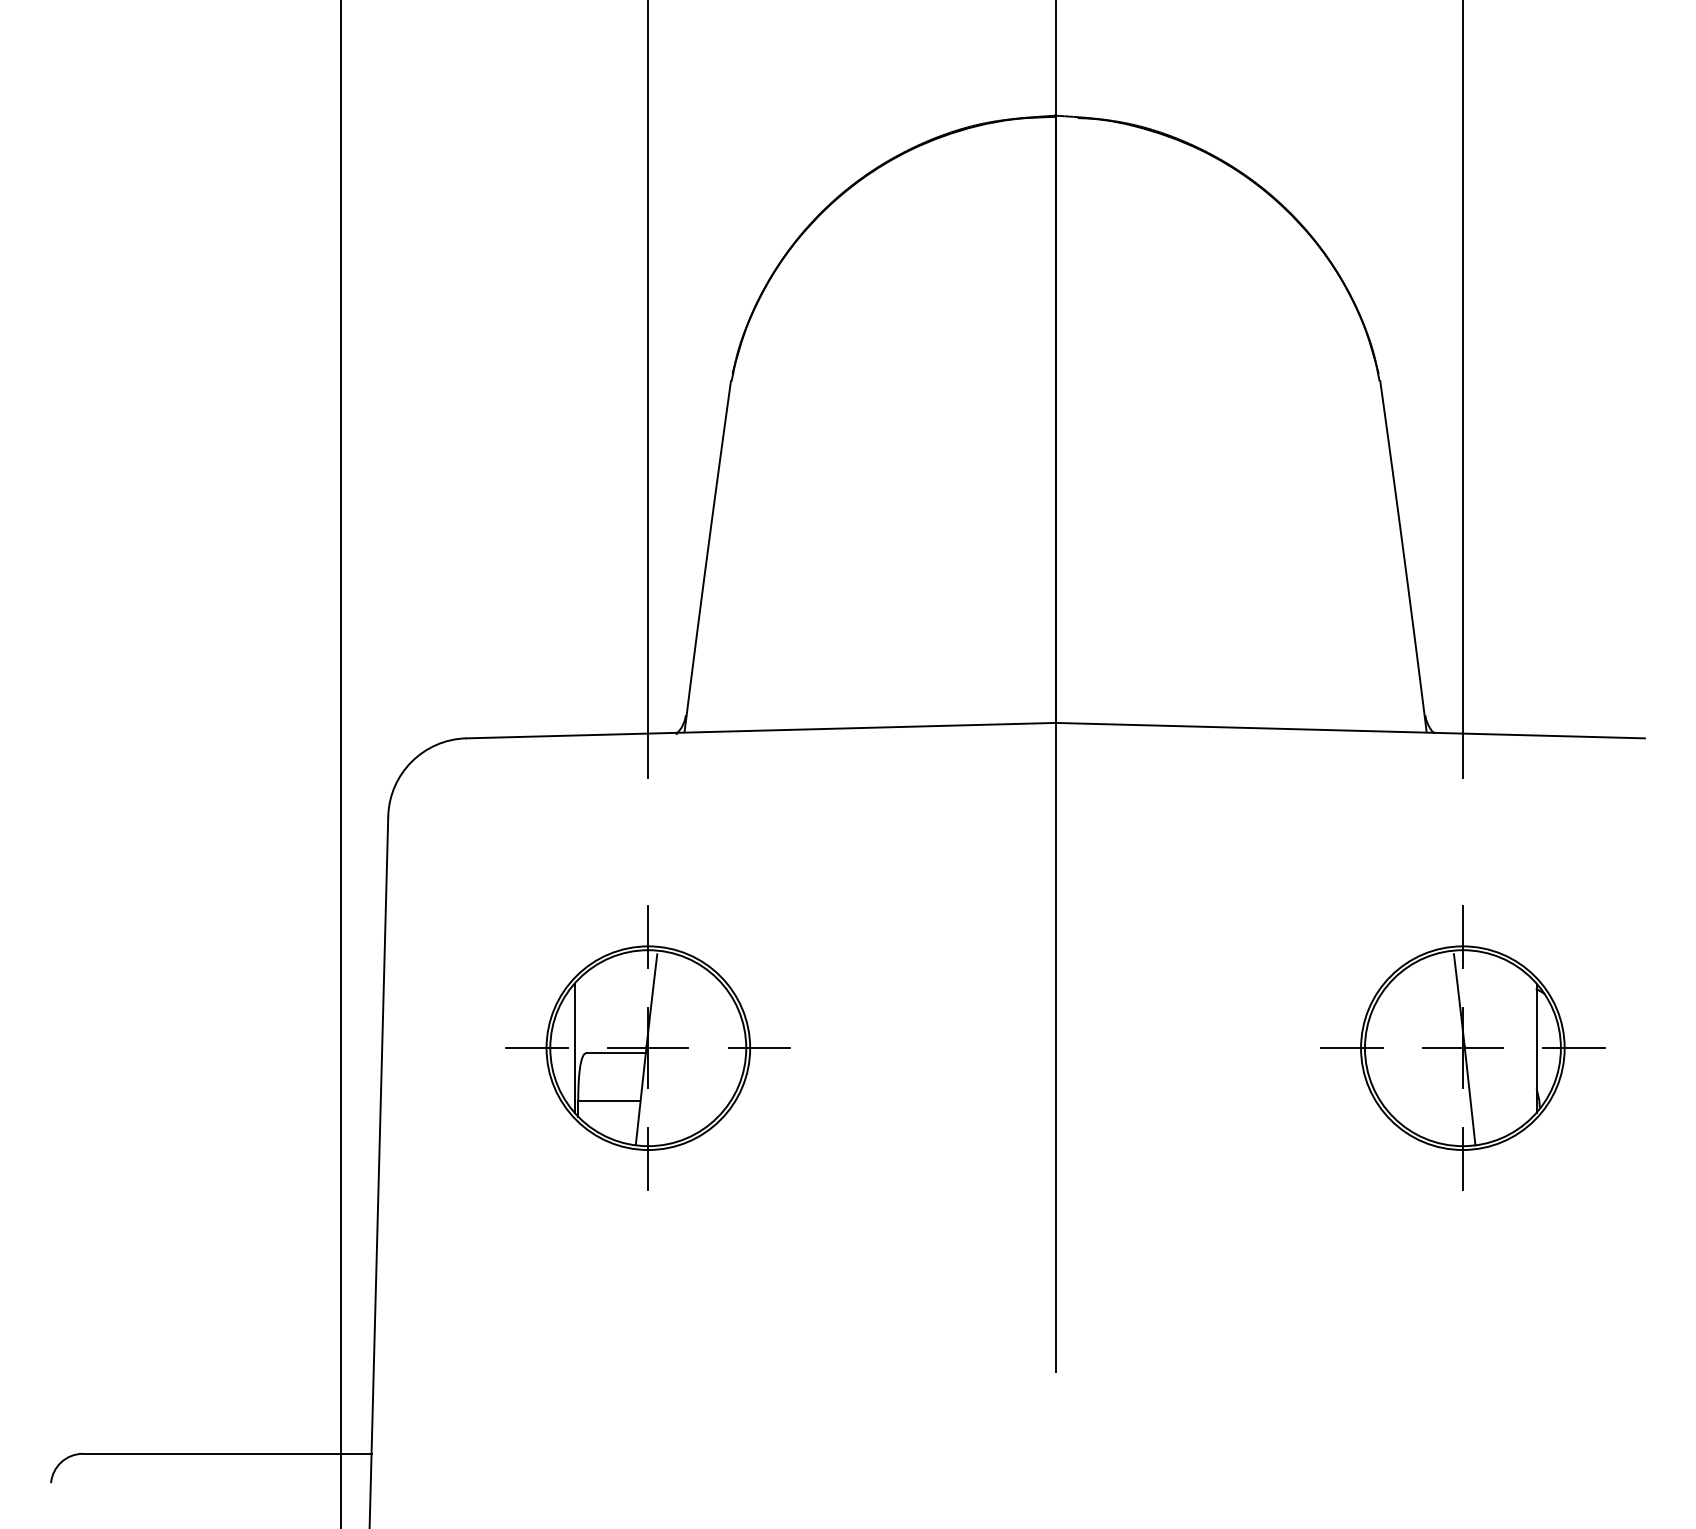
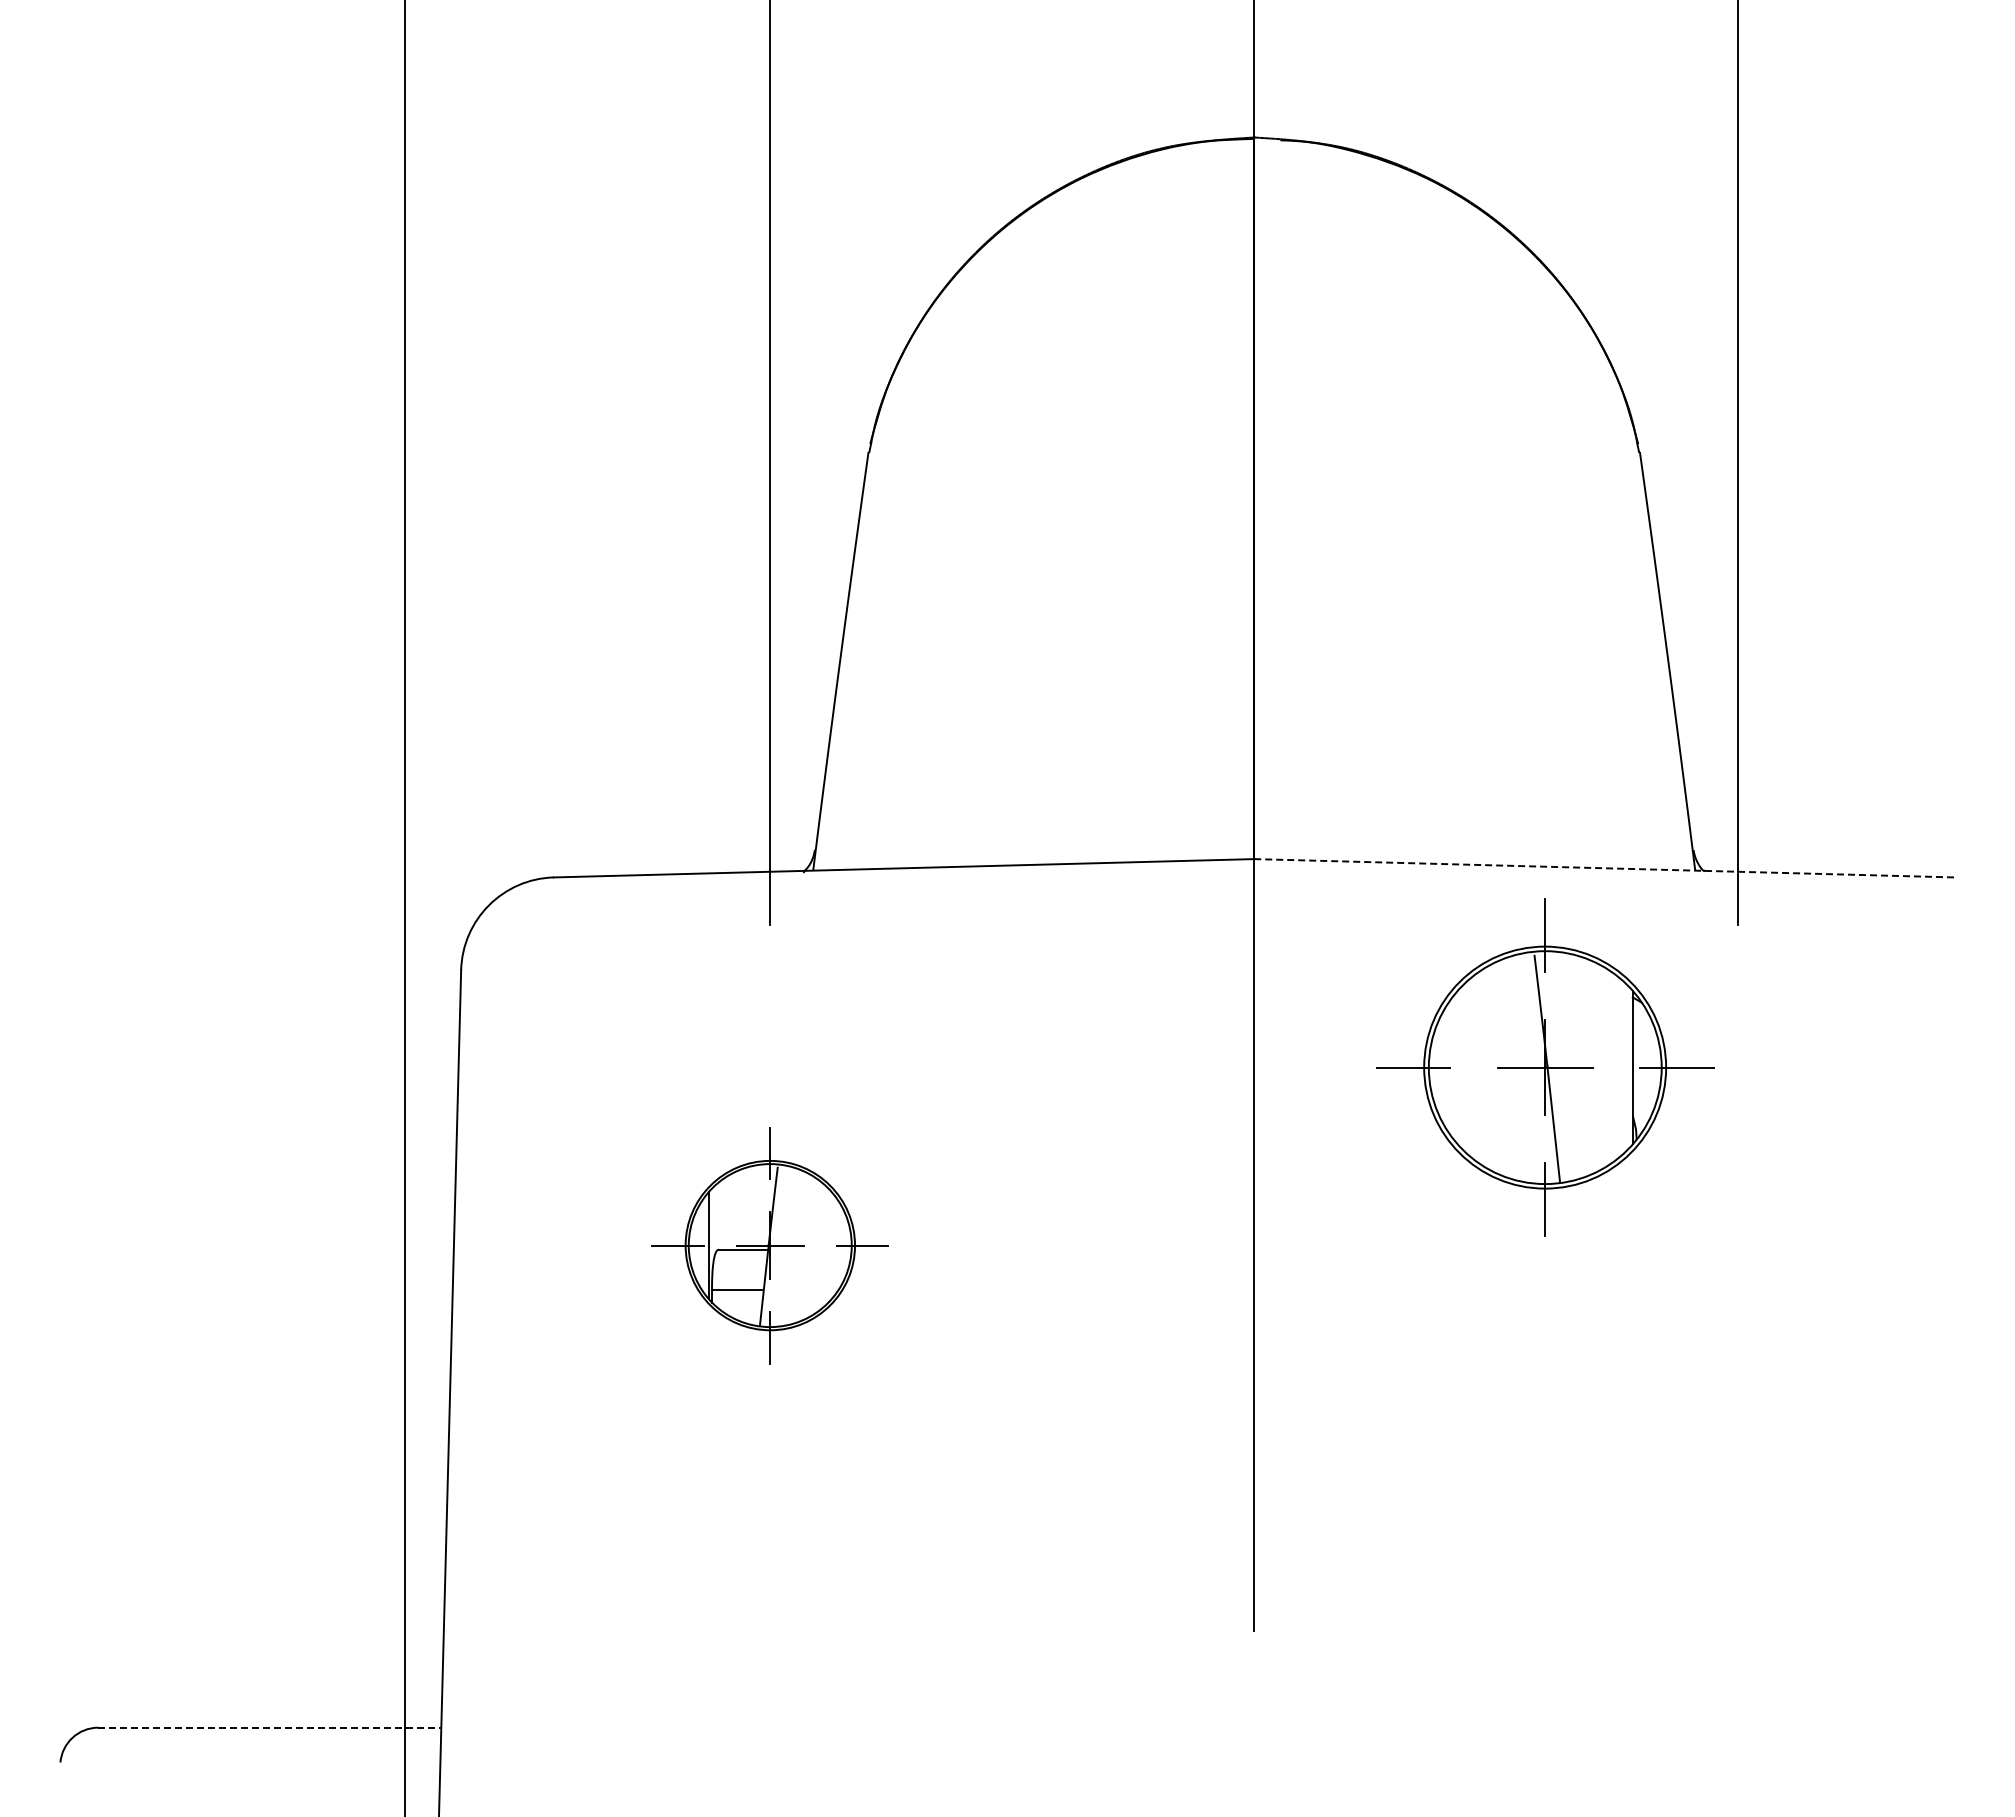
line: (1350, 730) -> (1604, 868), solid -> dashed
part: (648, 1048) -> (770, 1245), size x0.7
part: (1463, 1048) -> (1545, 1067), moved
line: (227, 1453) -> (270, 1727), solid -> dashed

